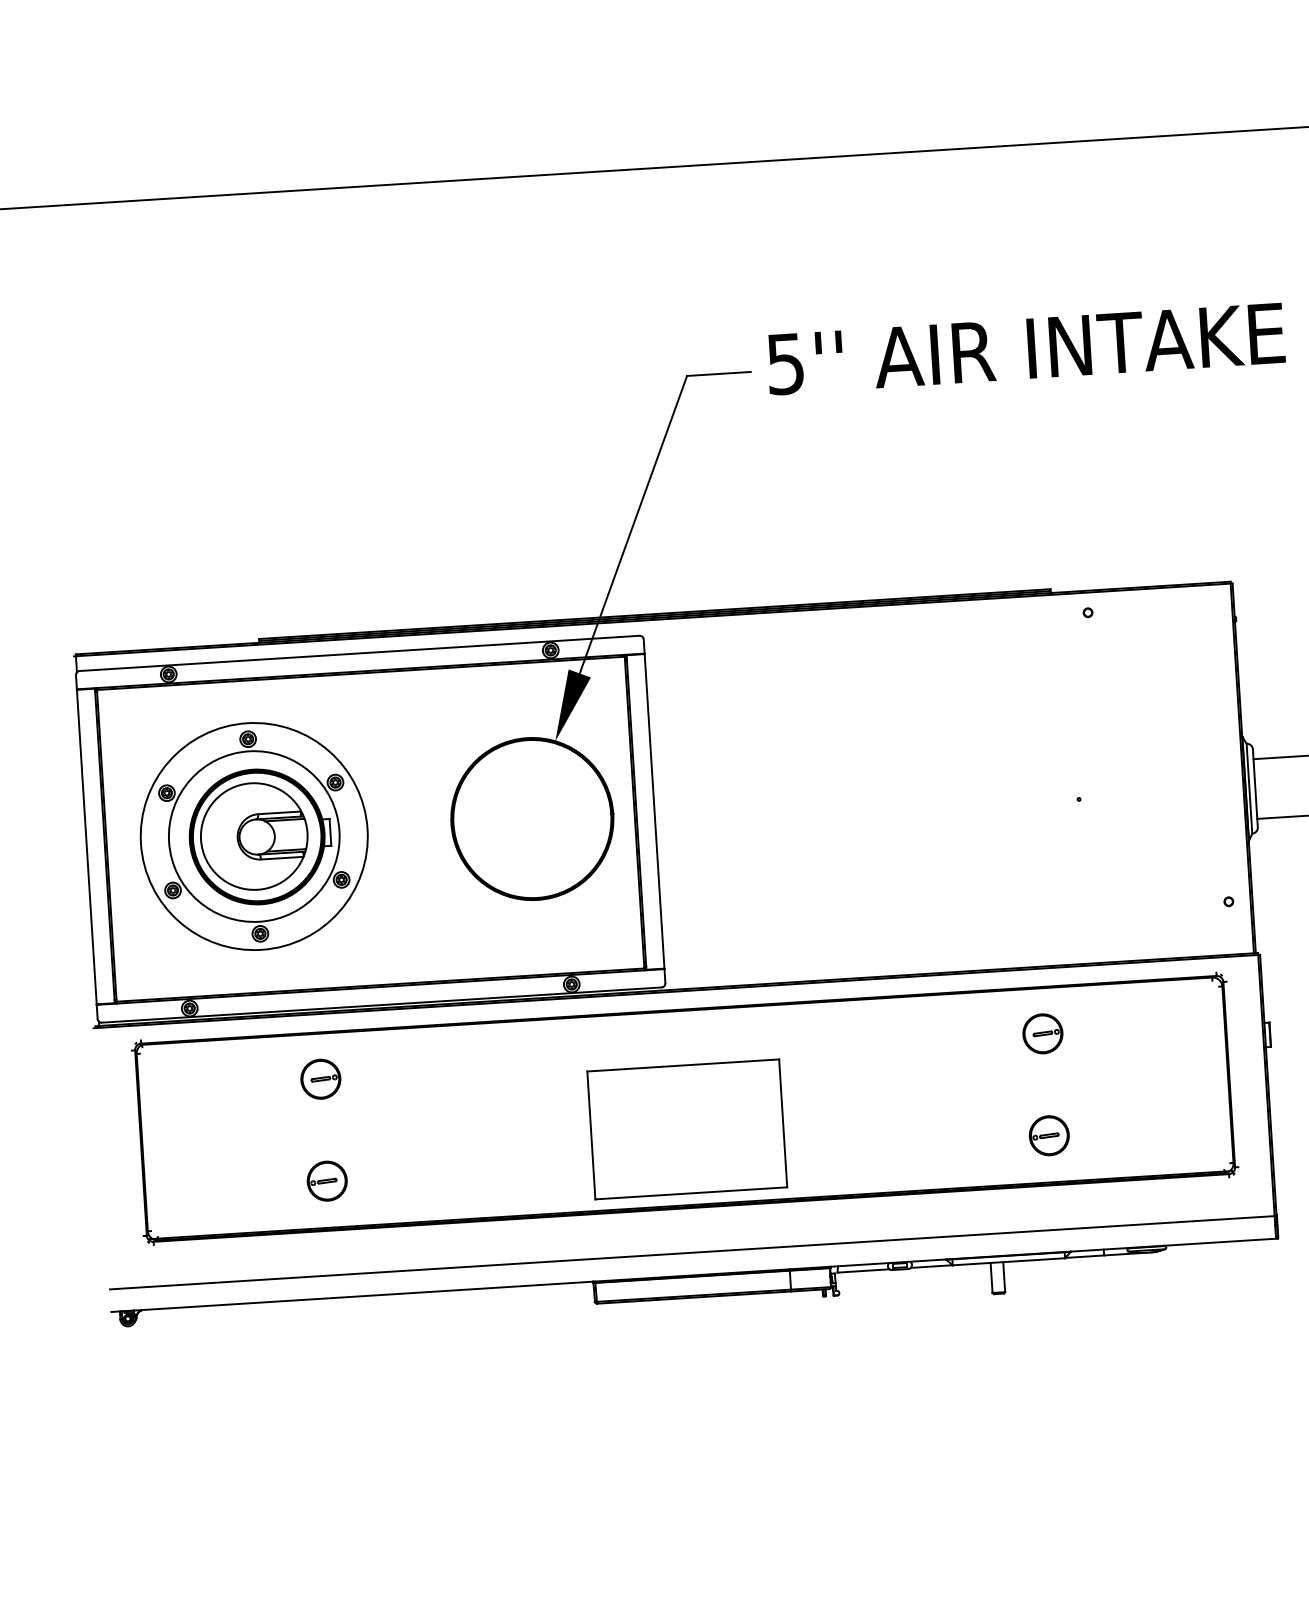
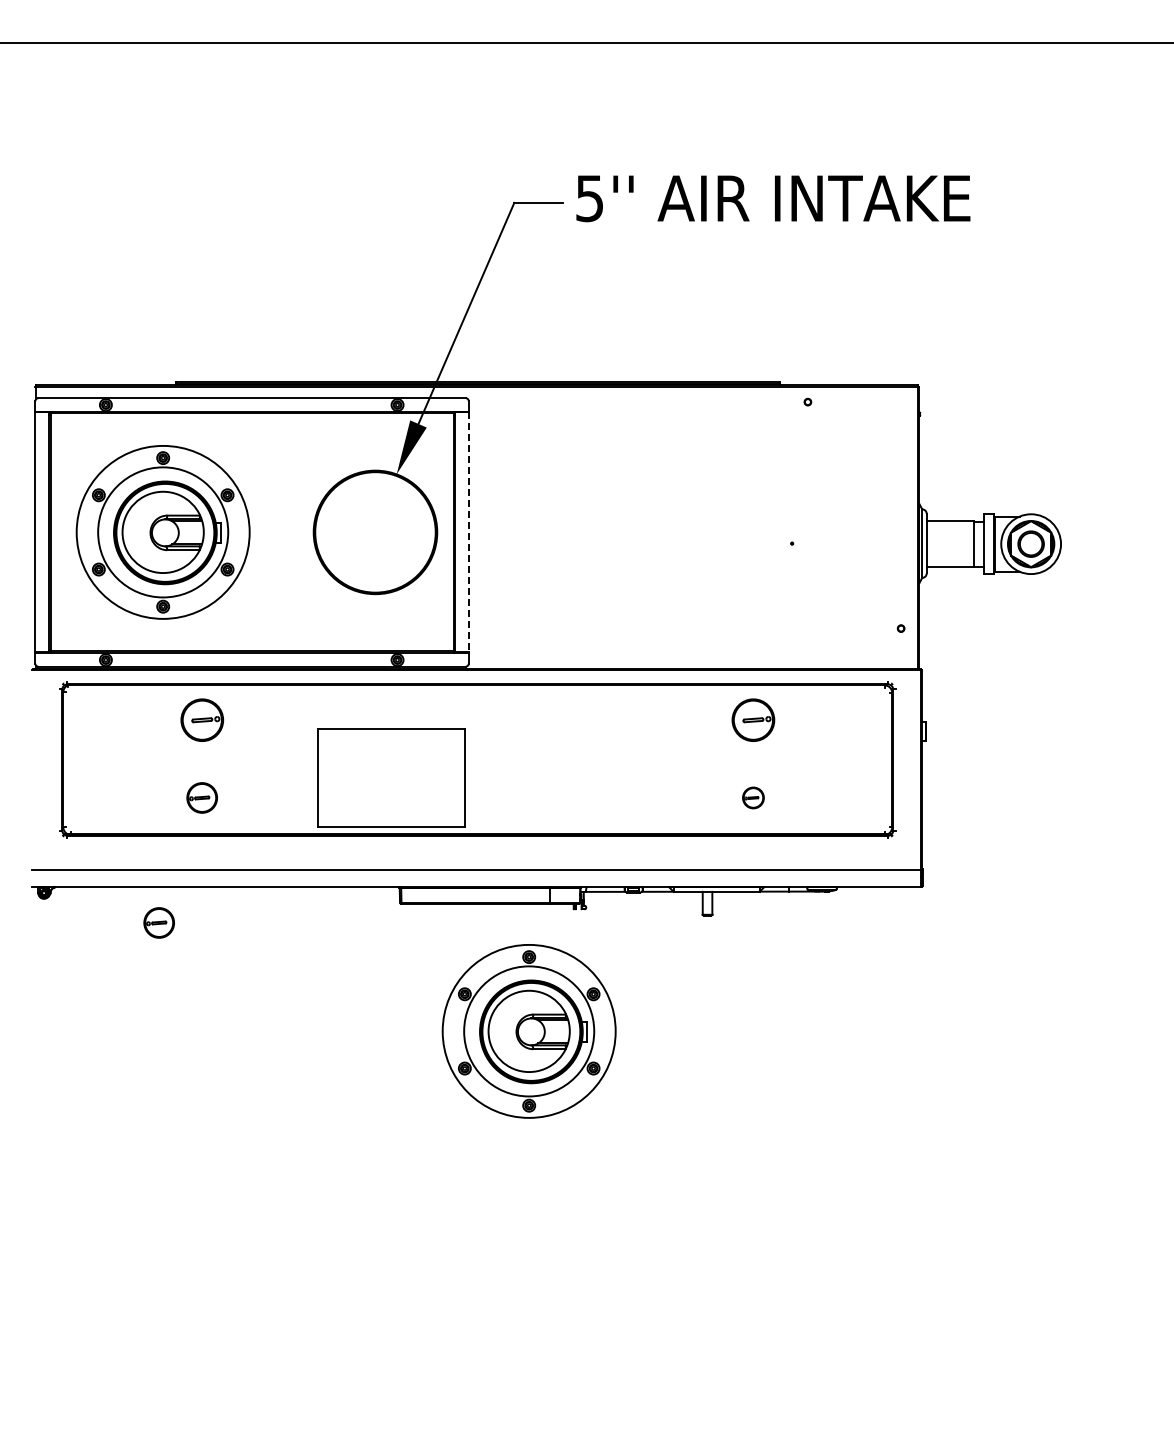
line: (654, 811) -> (468, 532), solid -> dashed
part: (1042, 1032) -> (753, 719), size x1.4
part: (319, 1078) -> (201, 719), size x1.4
part: (687, 1128) -> (391, 777), moved
part: (1049, 1135) -> (753, 797), size x0.7
part: (280, 1347) -> (158, 922), added
part: (773, 1460) -> (528, 1031), added

